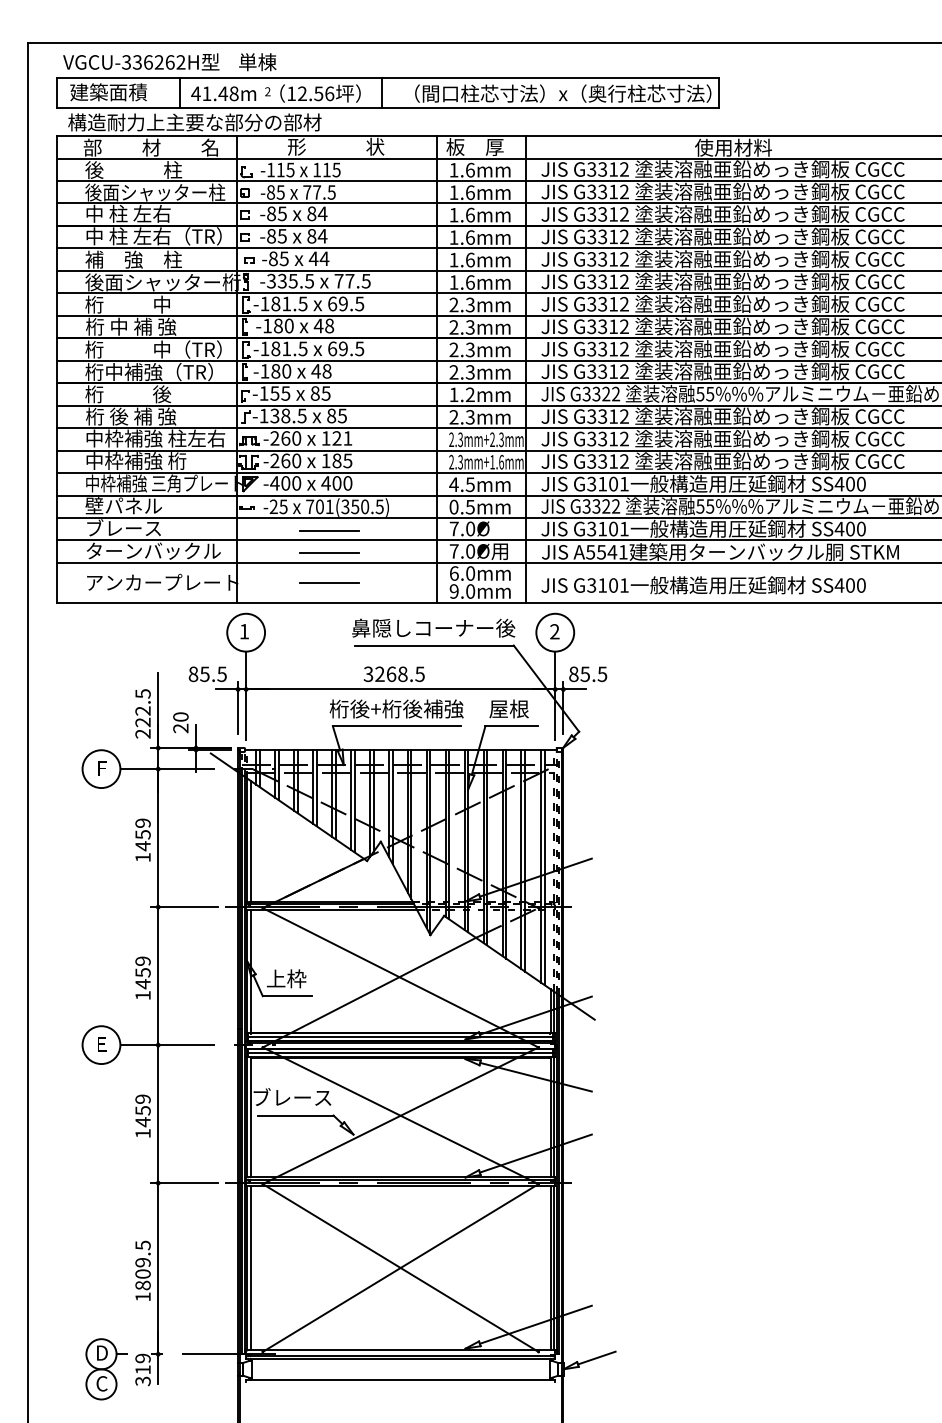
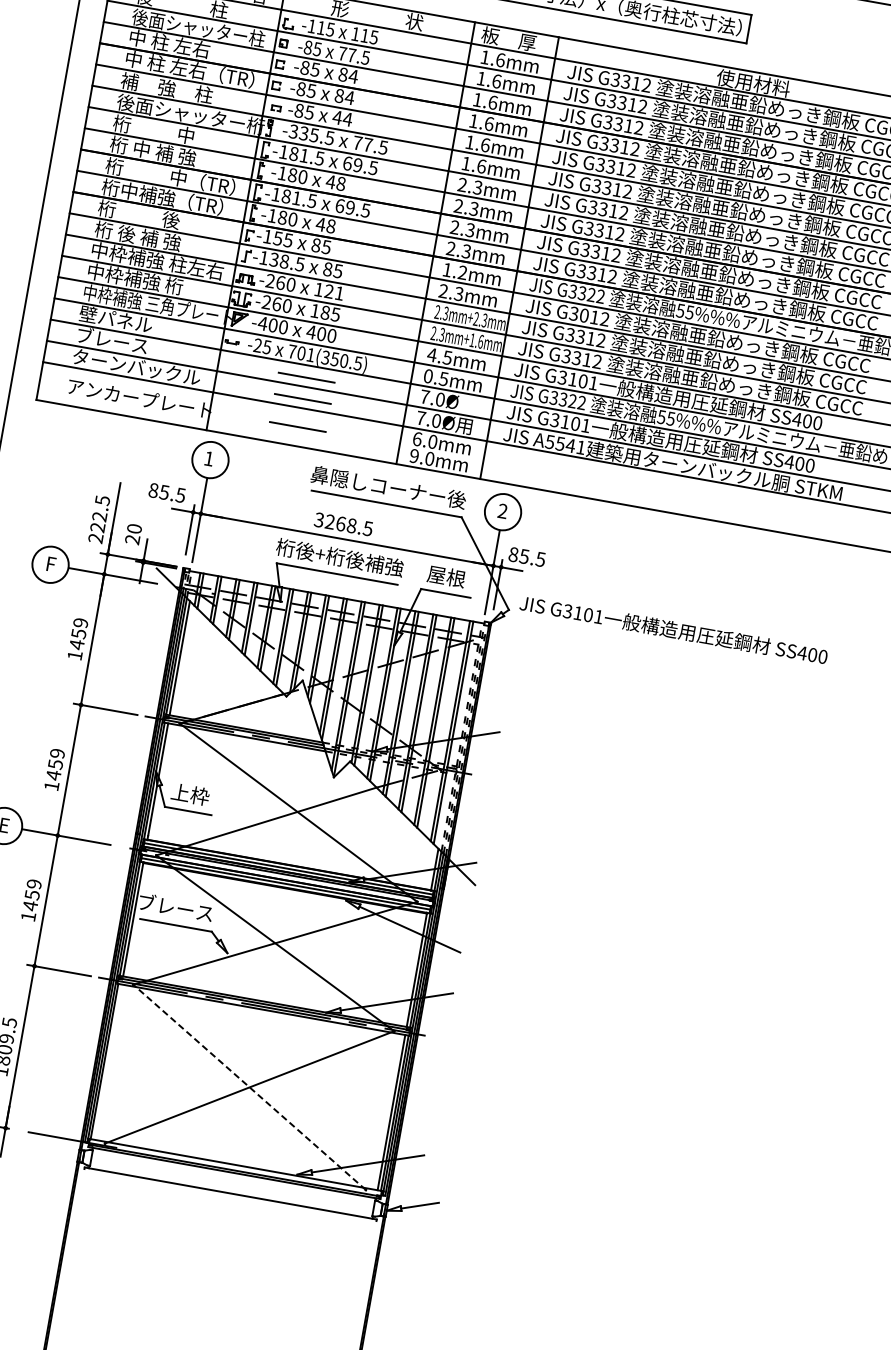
text: (602, 416) -> (584, 315), G3312 -> G3012
text: (703, 585) -> (673, 630), moved
line: (250, 1267) -> (107, 1061), removed
line: (400, 1267) -> (249, 1086), solid -> dashed

